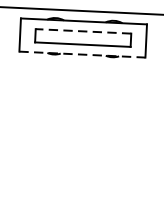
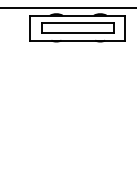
line: (83, 31) -> (77, 23), dashed -> solid
line: (83, 54) -> (78, 40), dashed -> solid

